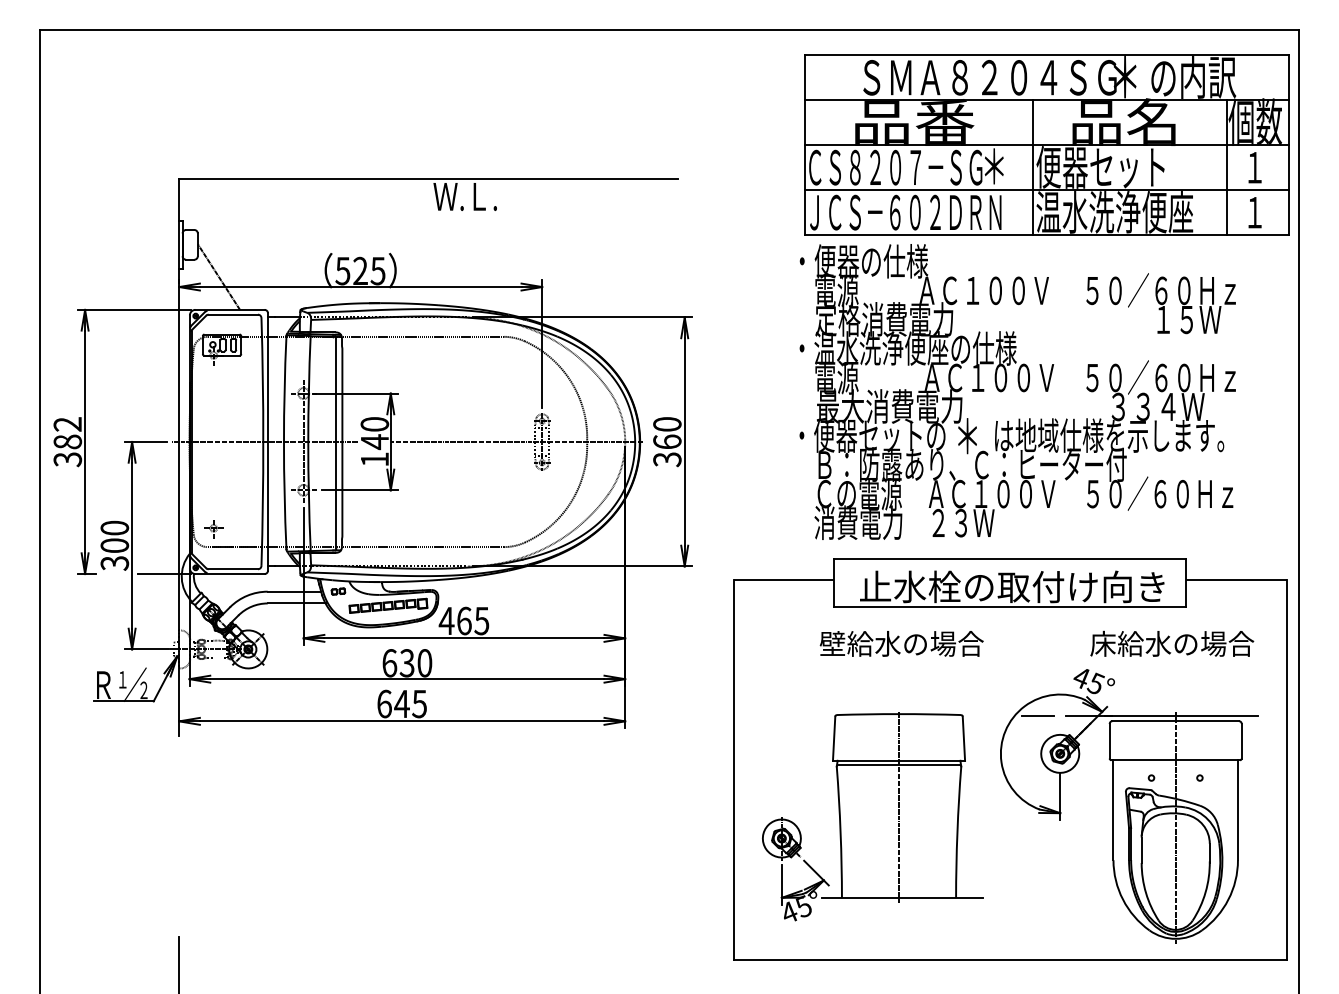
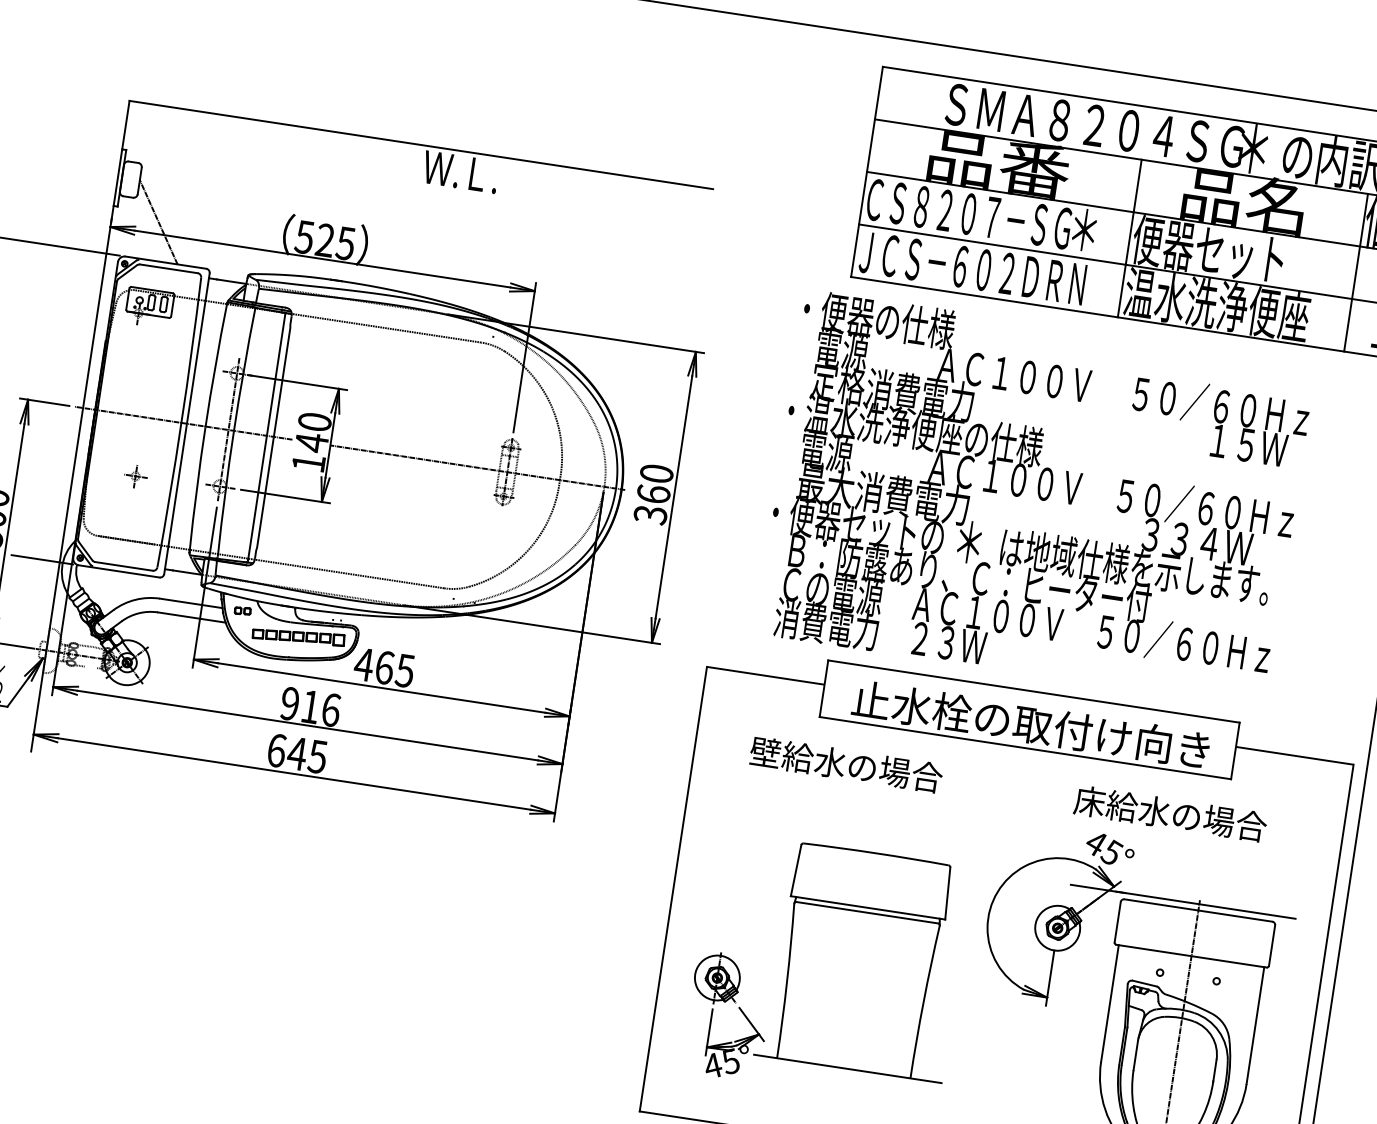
text: (1017, 391) -> (1035, 498), moved
part: (213, 529) -> (135, 477), moved
text: (901, 643) -> (846, 764), moved
text: (1172, 643) -> (1170, 813), moved
text: (407, 663) -> (310, 707), 630 -> 916
line: (1038, 715) -> (1039, 879), removed
line: (899, 807) -> (860, 962), removed

